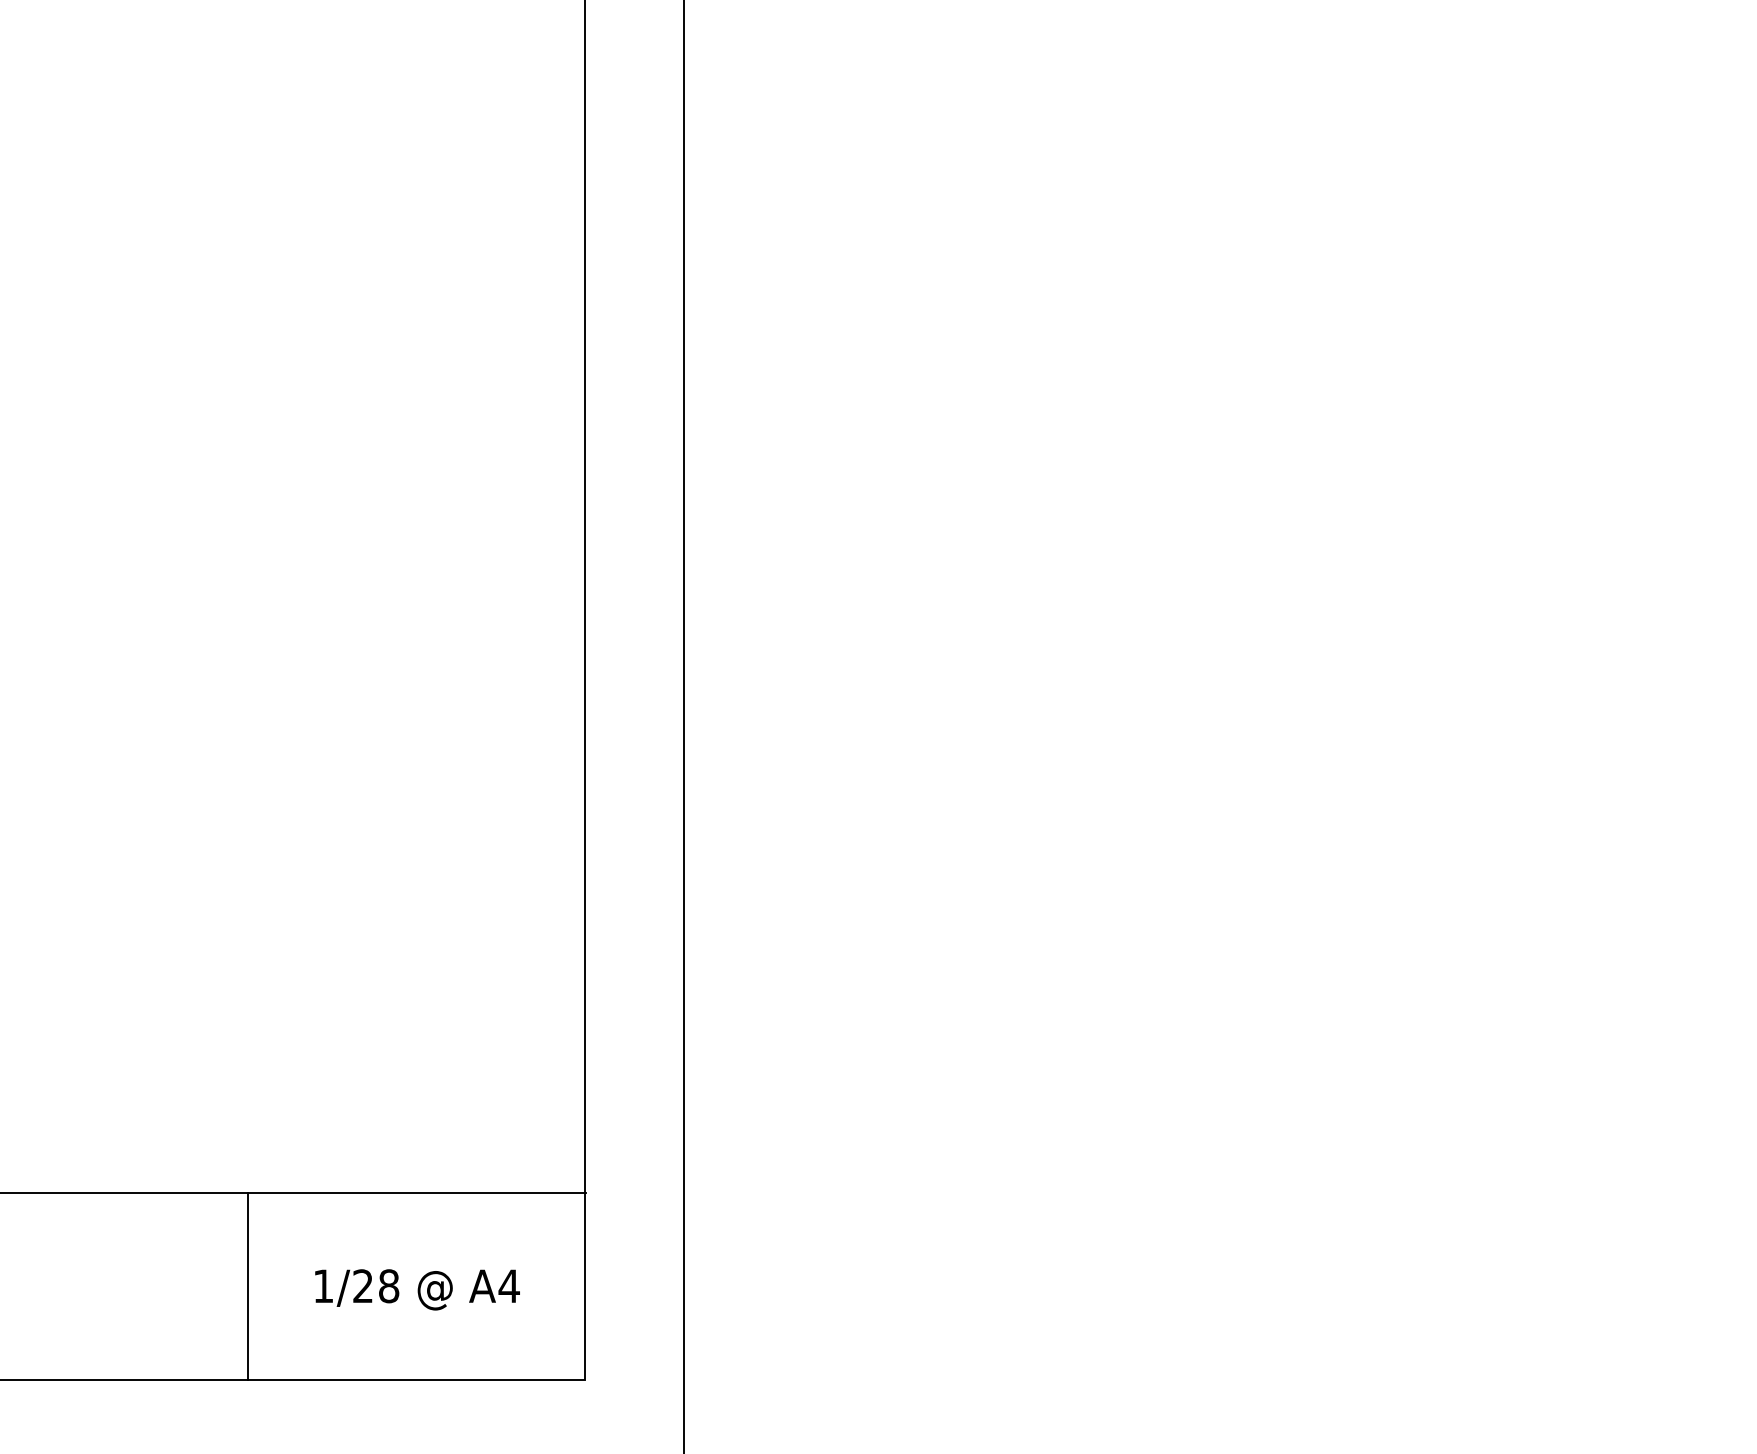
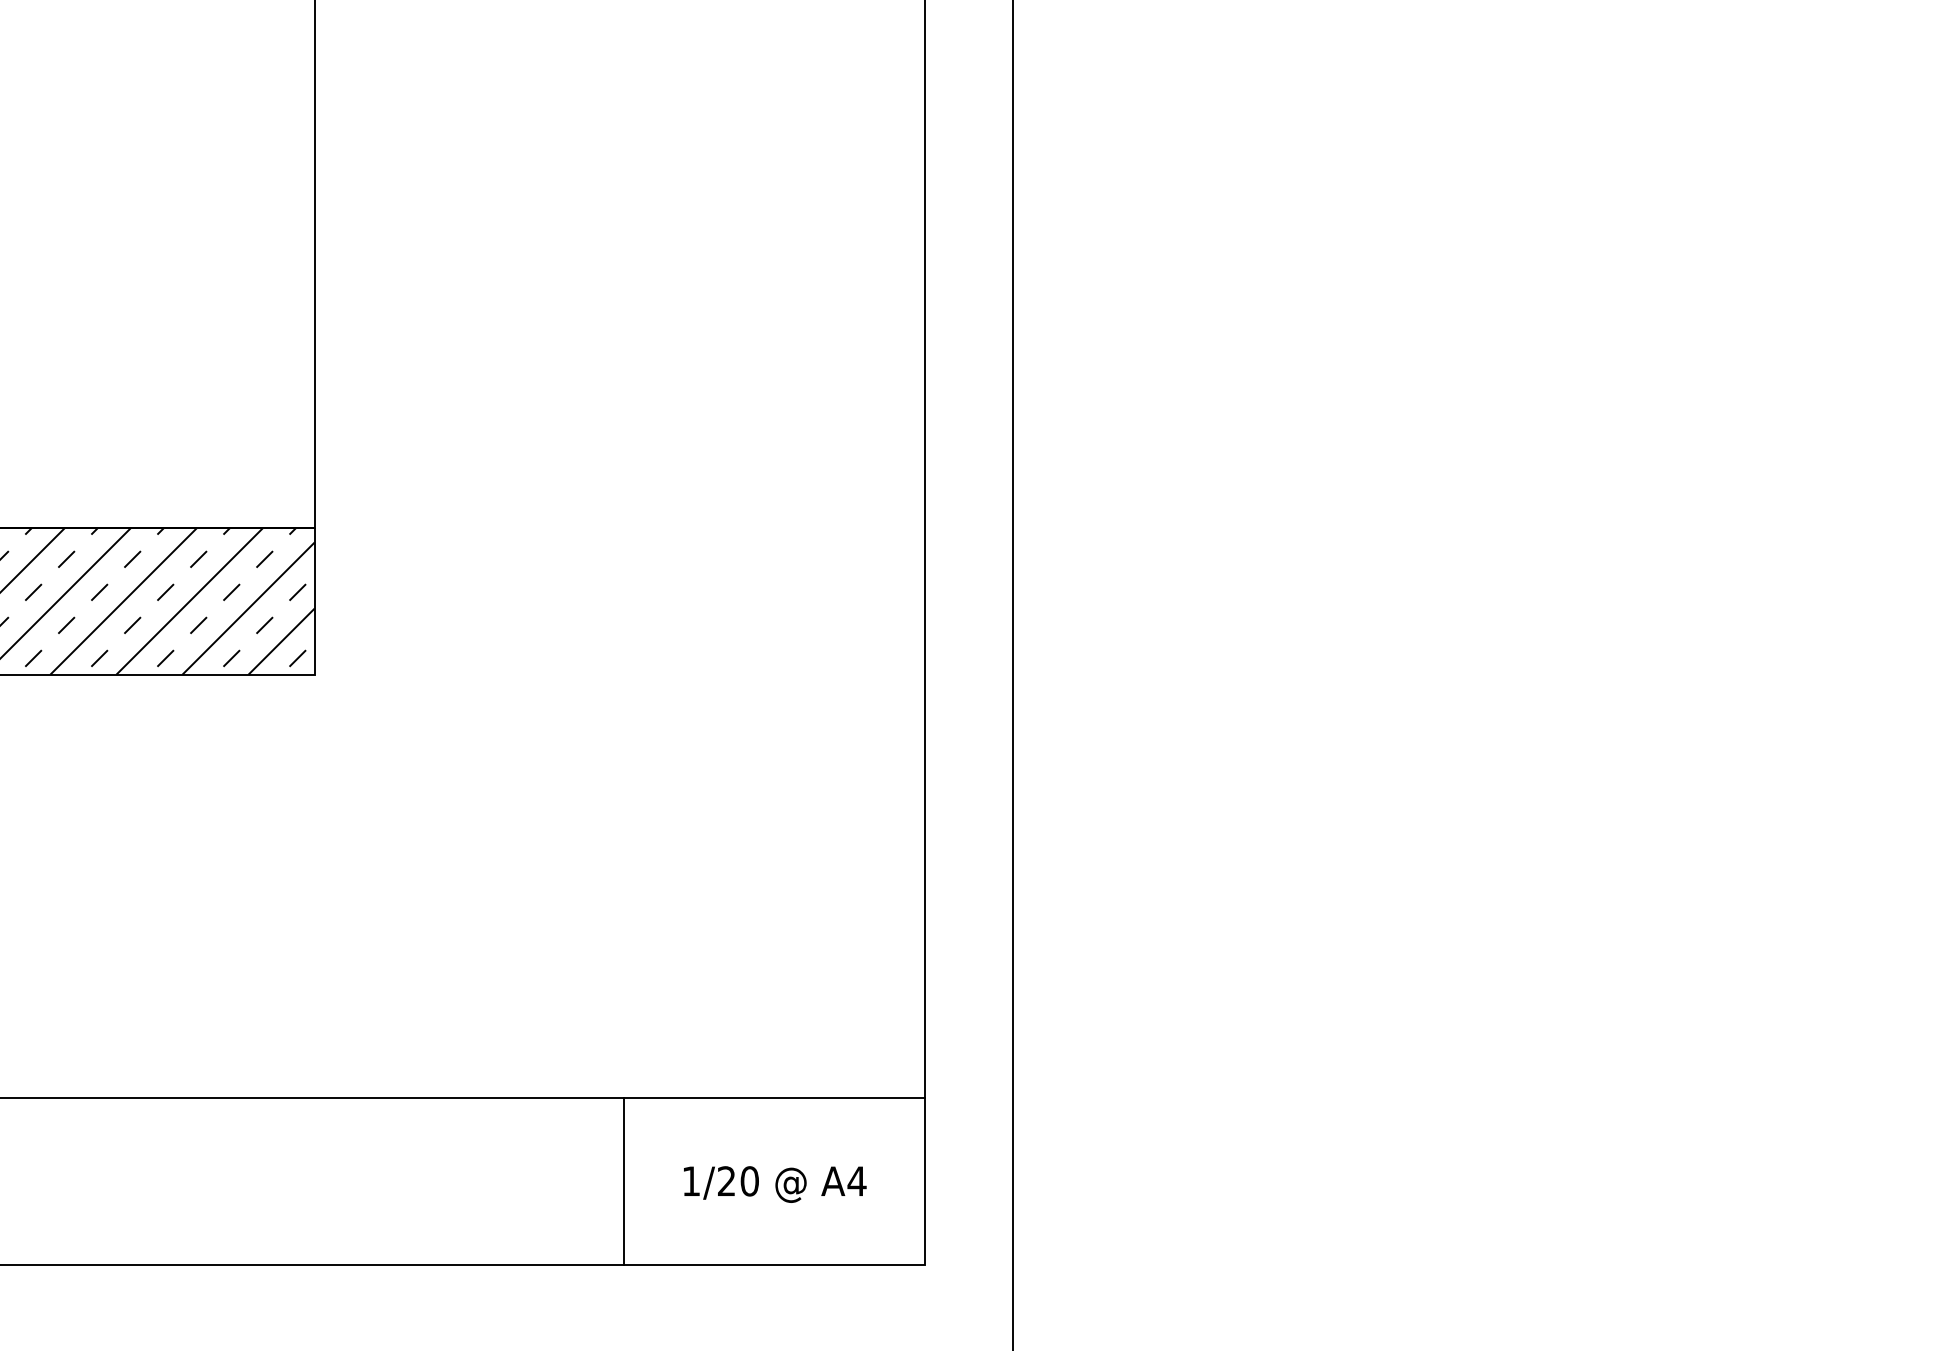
text: (388, 1286) -> (749, 1181), 1/28 -> 1/20

